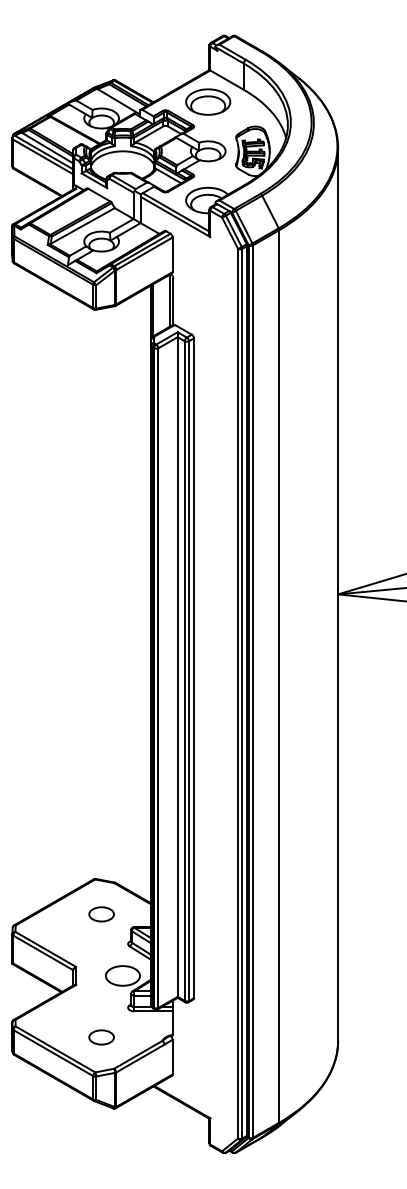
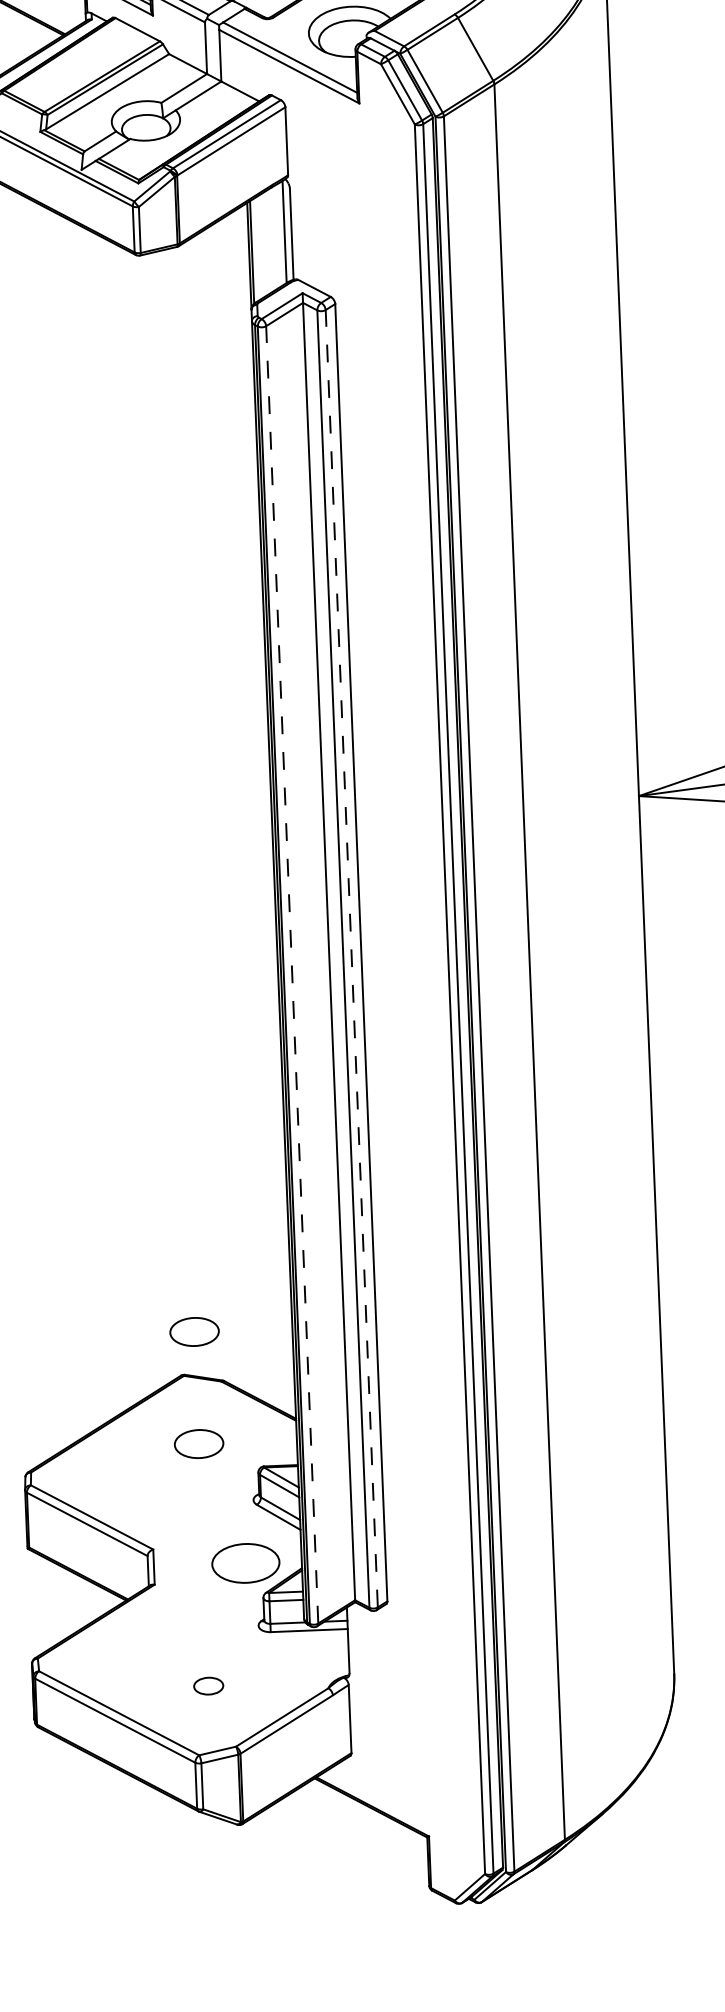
line: (189, 671) -> (352, 959), solid -> dashed
line: (158, 678) -> (292, 975), solid -> dashed
part: (101, 857) -> (194, 1332), added
part: (101, 1037) -> (208, 1686), size x0.6

